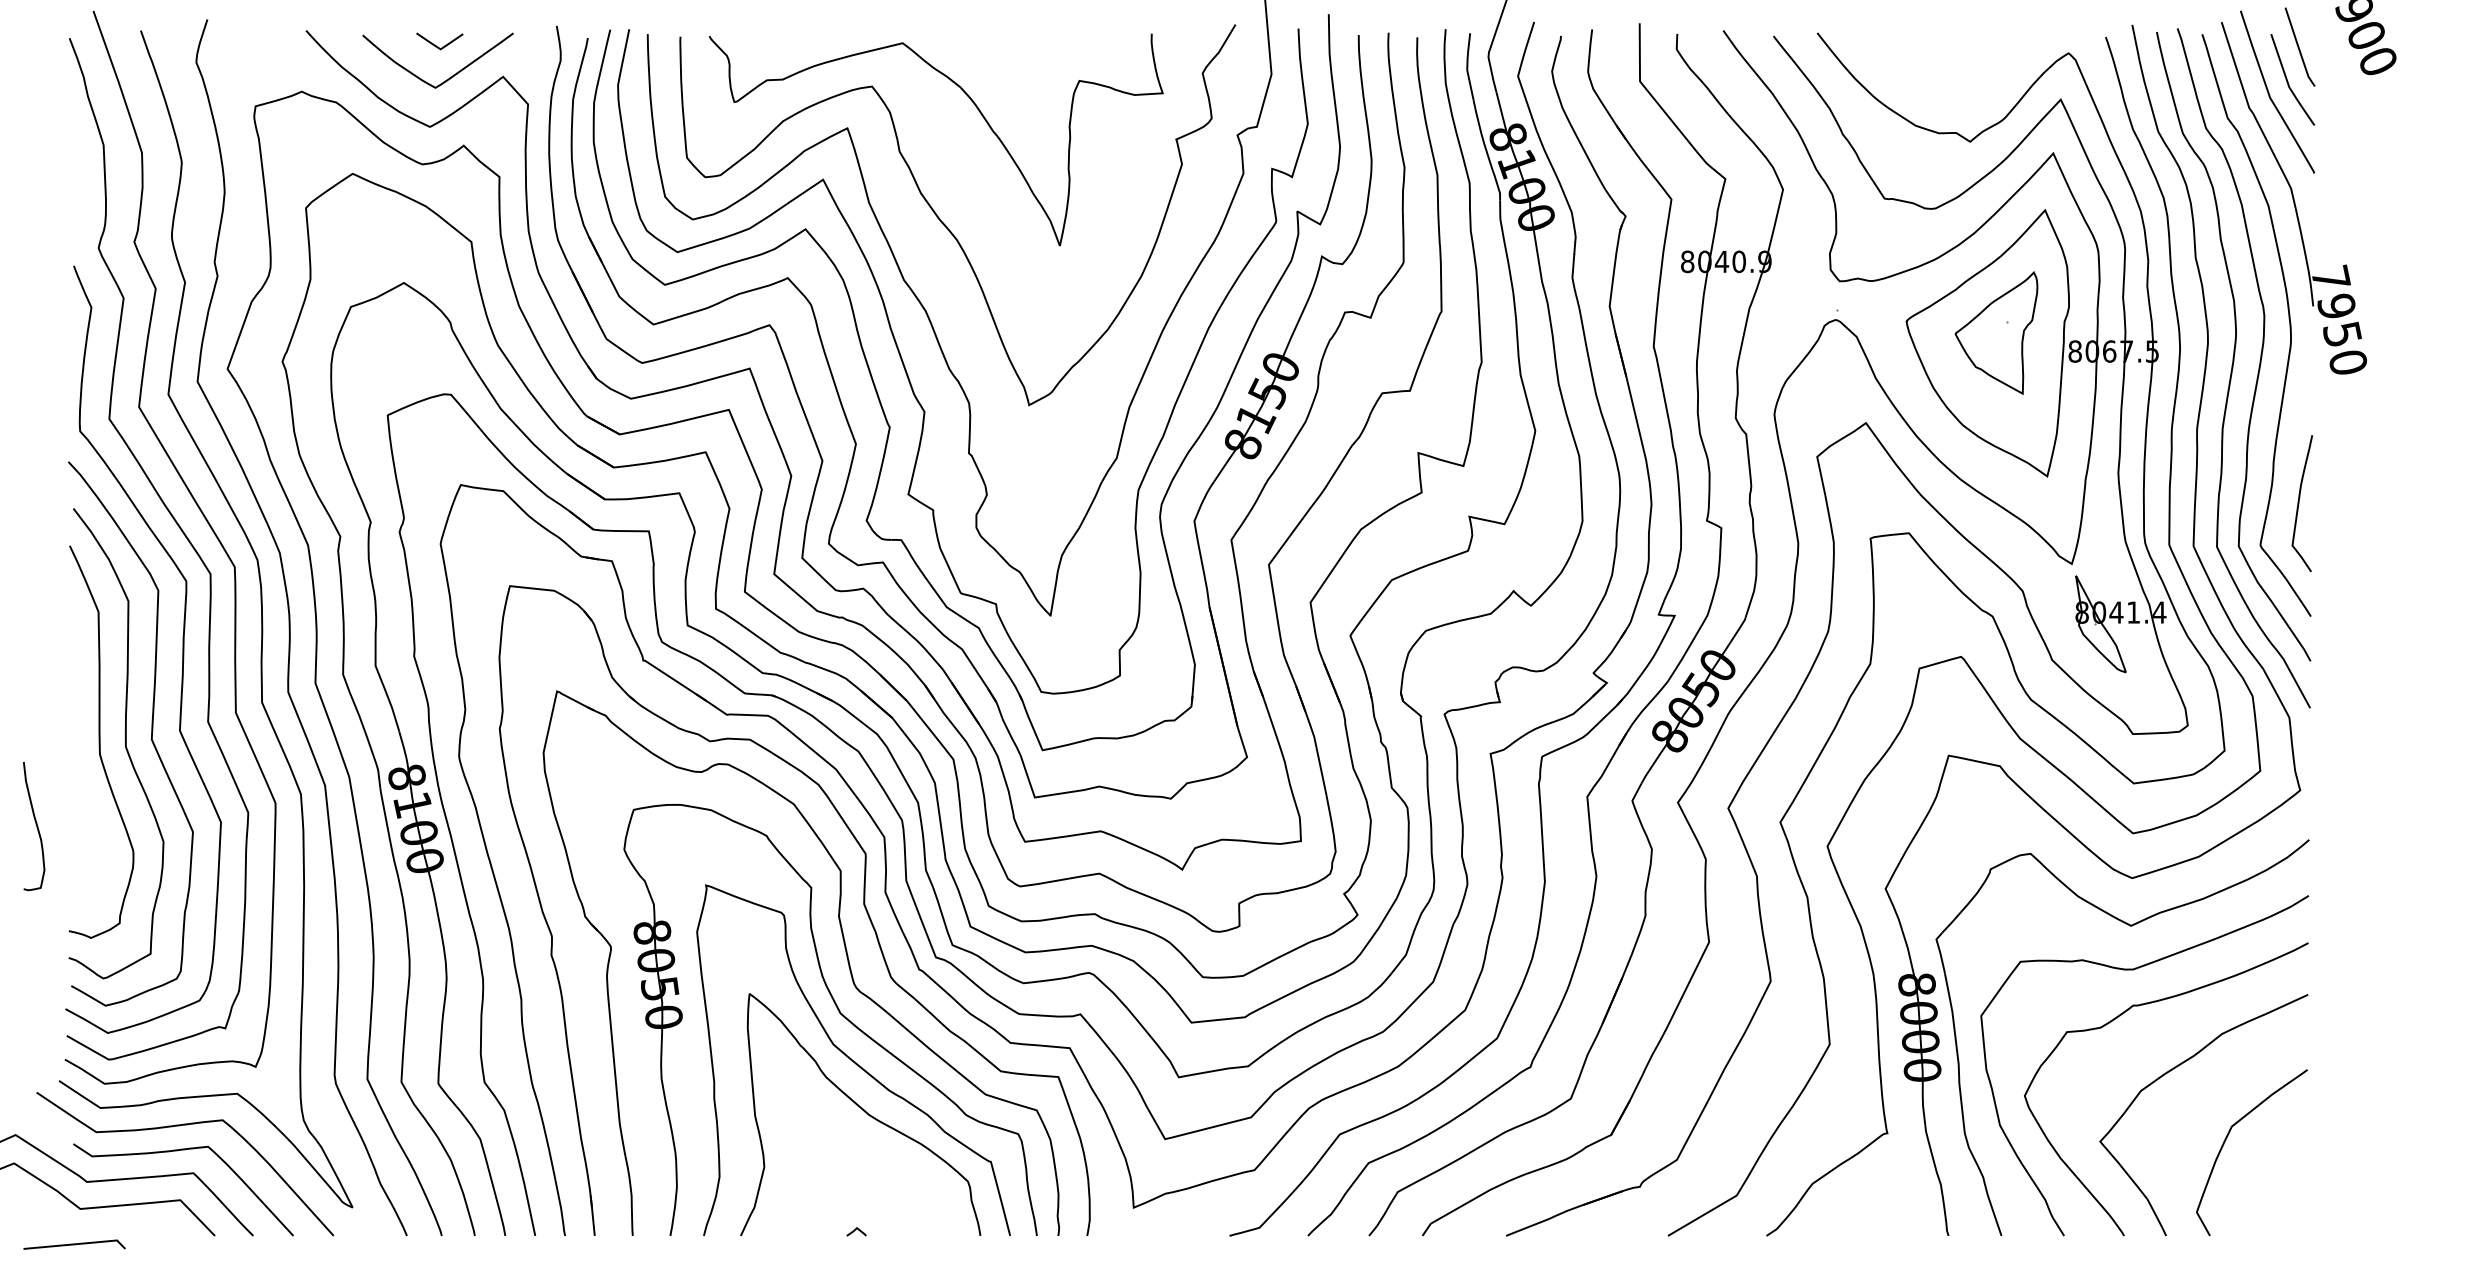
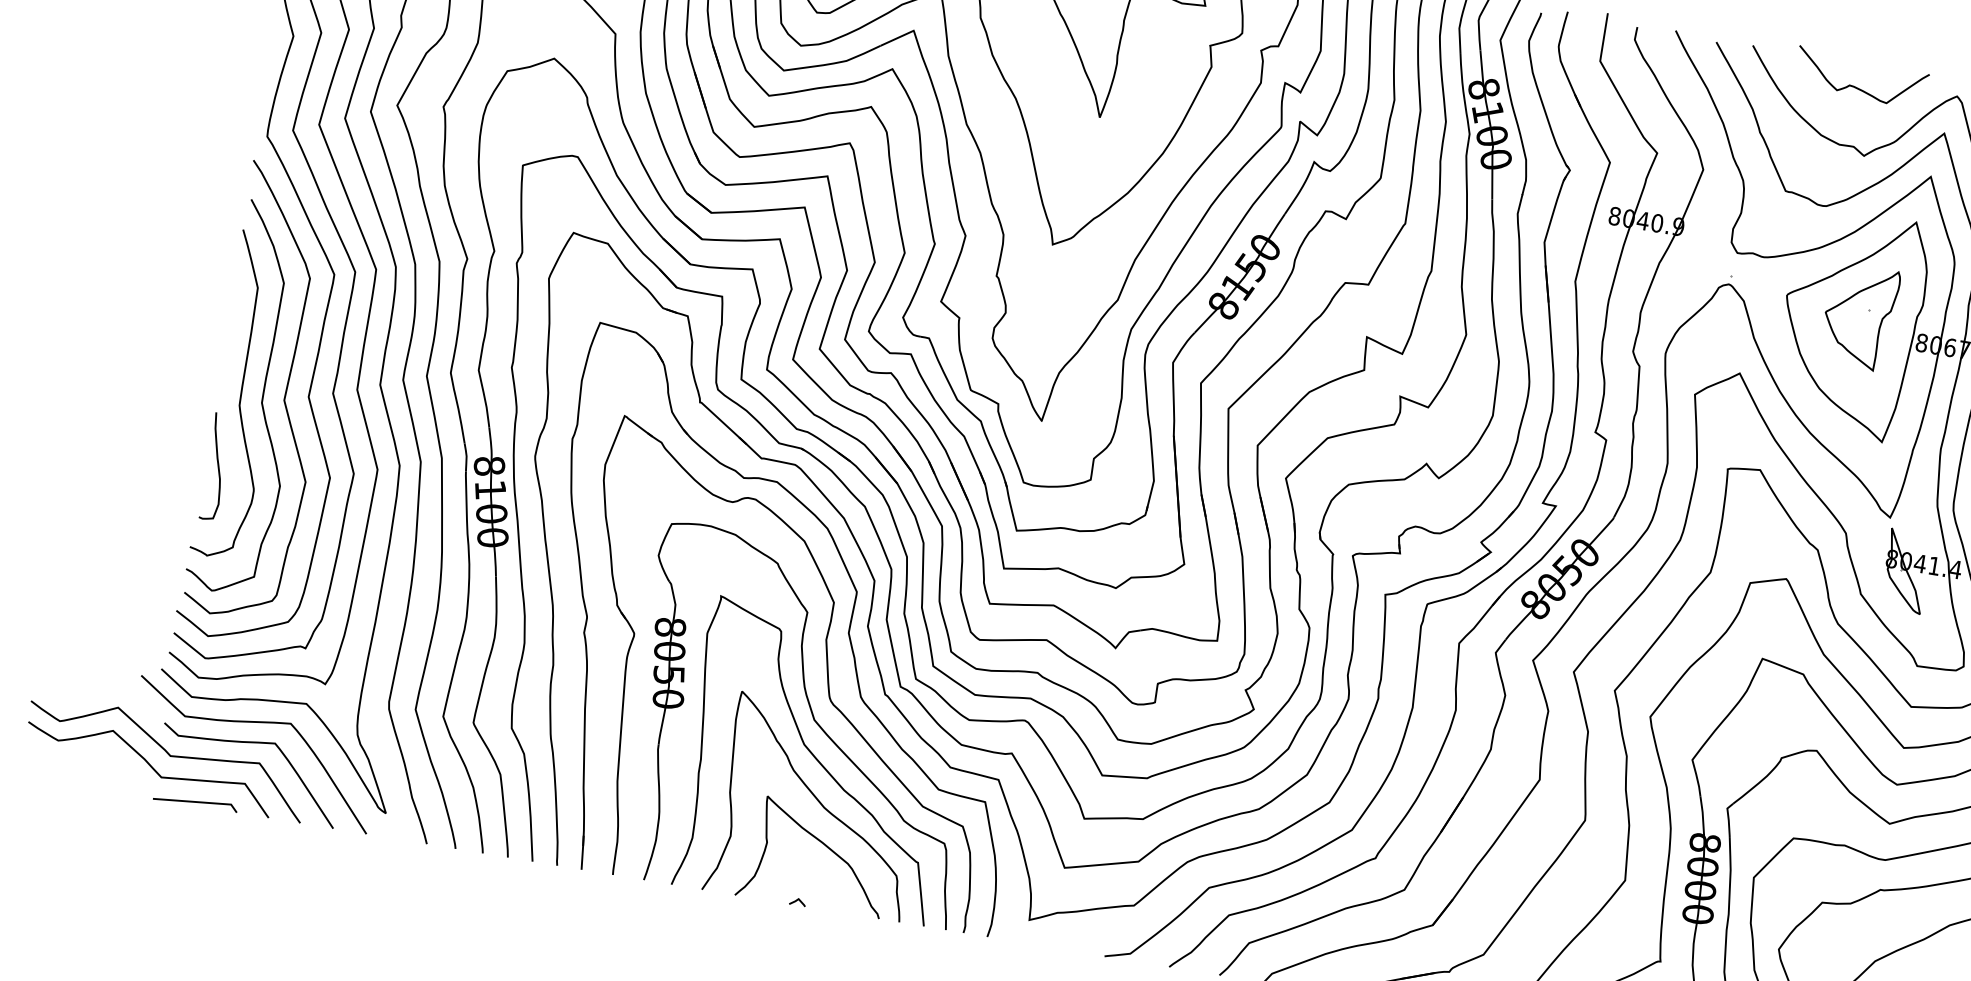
curve: (1947, 61) -> (1856, 86), added
curve: (36, 826) -> (217, 467), moved
curve: (876, 1159) -> (824, 845), added
line: (74, 1244) -> (195, 802), moved

